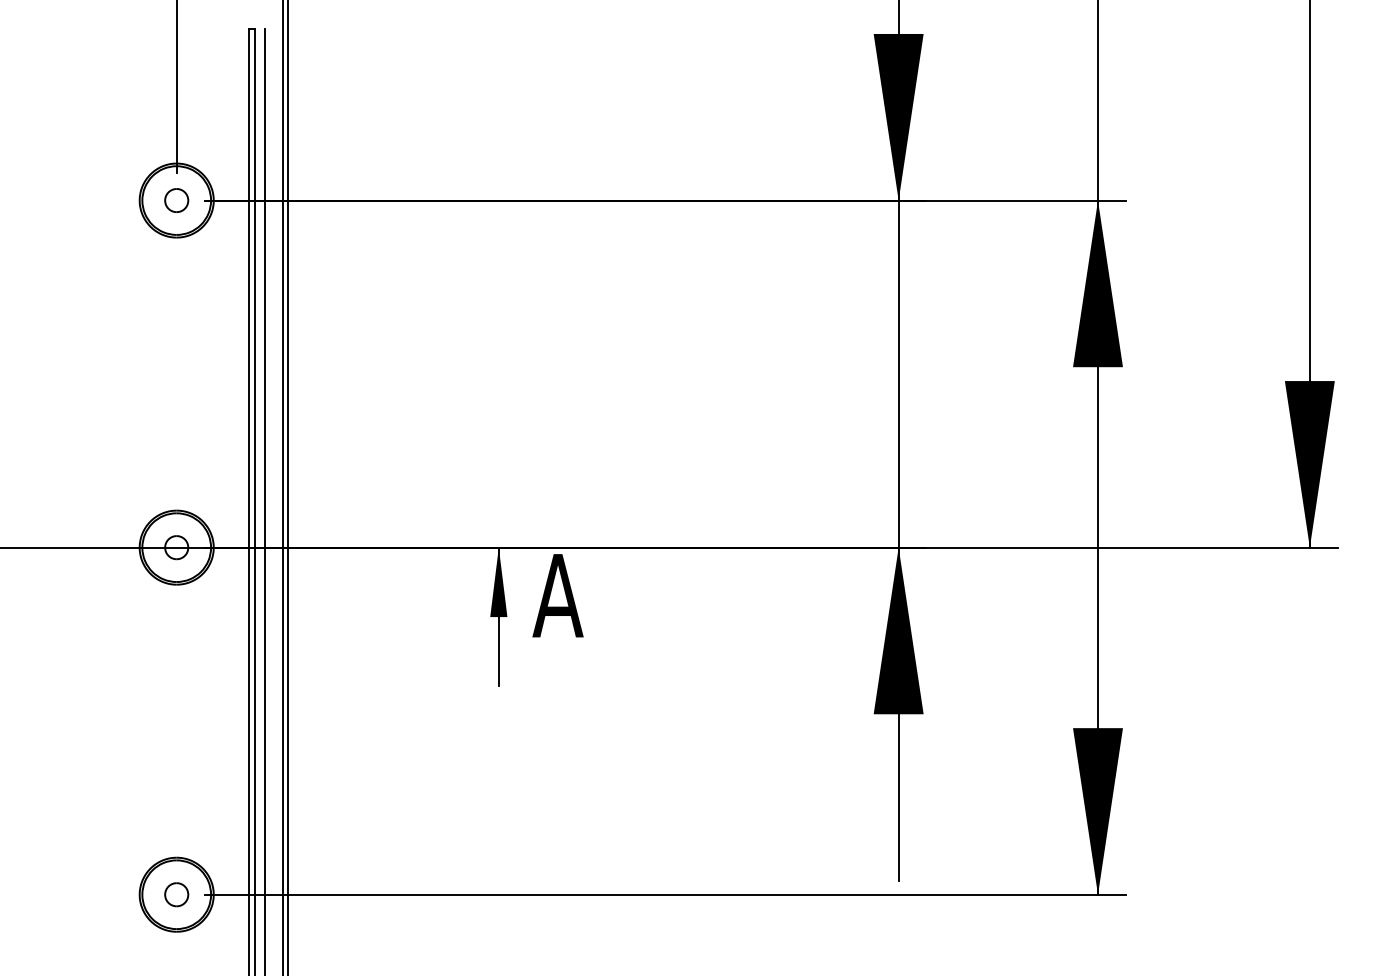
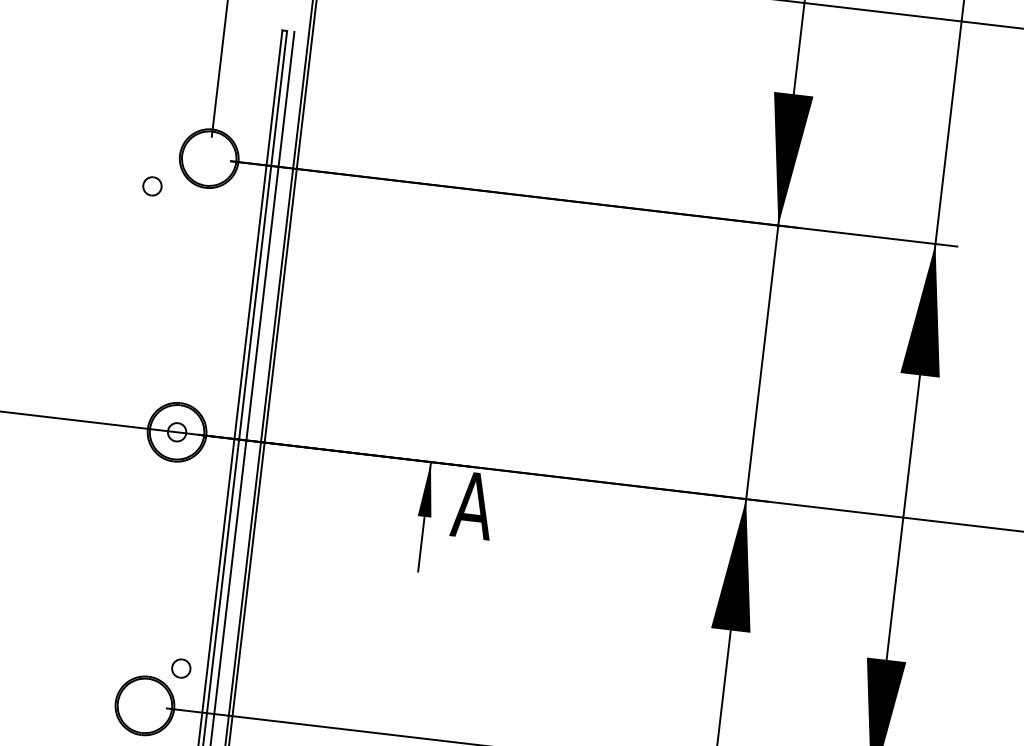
part: (176, 200) -> (152, 186), moved
part: (176, 894) -> (181, 668), moved

